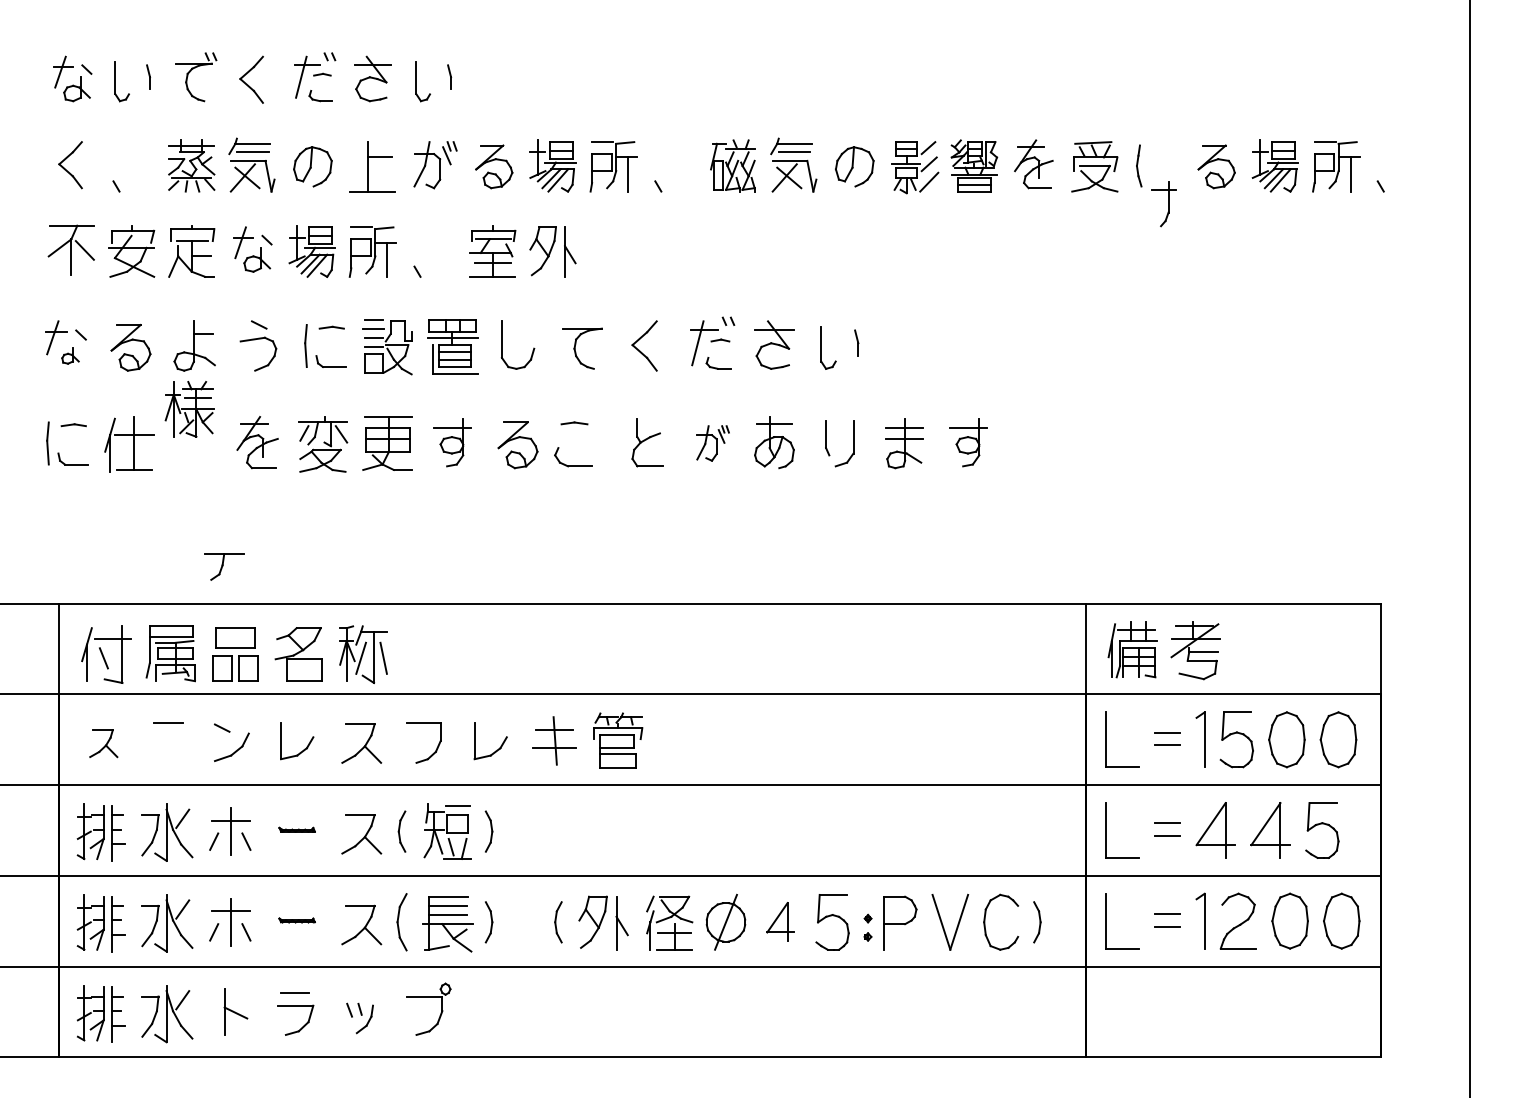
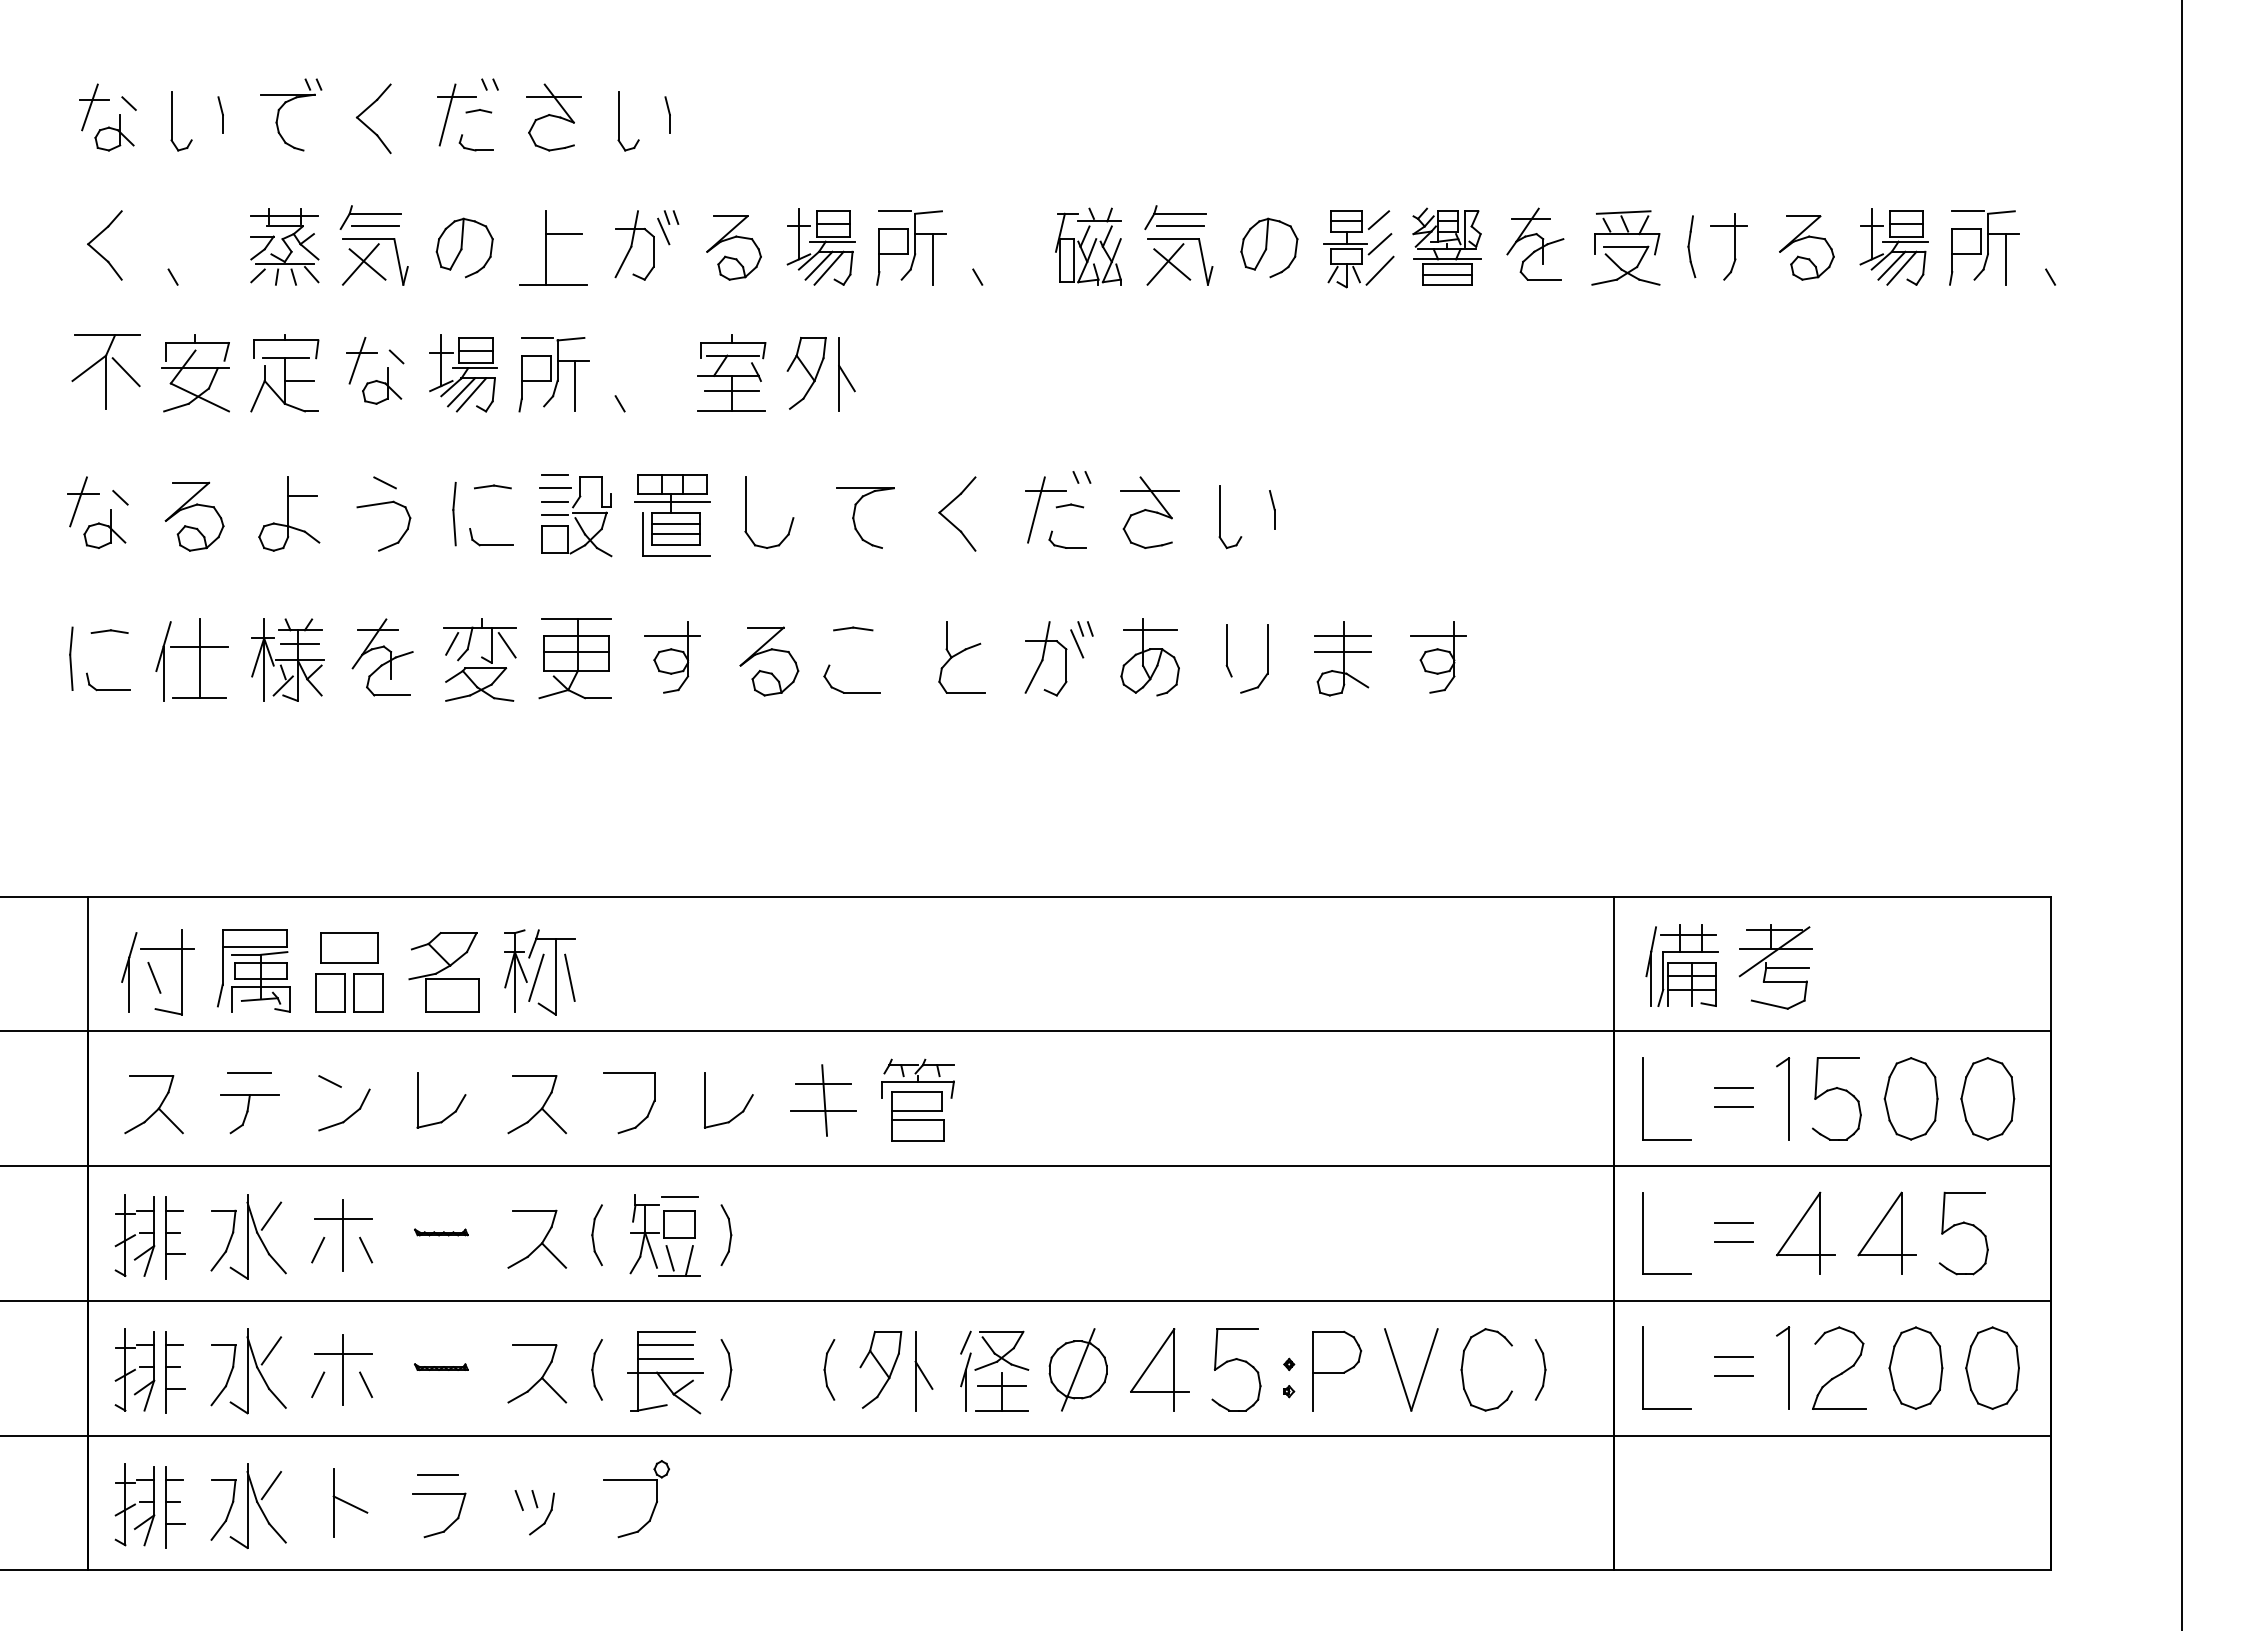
part: (1163, 204) -> (1727, 247), moved
part: (70, 355) -> (104, 528), size x1.67
part: (189, 409) -> (287, 660), moved
part: (712, 443) -> (1058, 658), size x1.43
part: (224, 566) -> (250, 1113), moved
part: (103, 743) -> (153, 1104), size x1.43
part: (780, 921) -> (1159, 1368), size x1.43
part: (401, 922) -> (596, 1370), size x0.71

